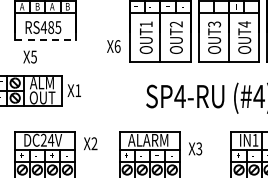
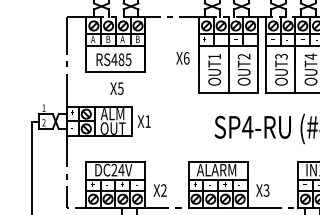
line: (44, 40) -> (115, 72), dashed -> solid
text: (113, 46) -> (182, 58), moved
text: (29, 56) -> (116, 88), moved
text: (89, 143) -> (159, 190), moved
text: (195, 148) -> (262, 190), moved

